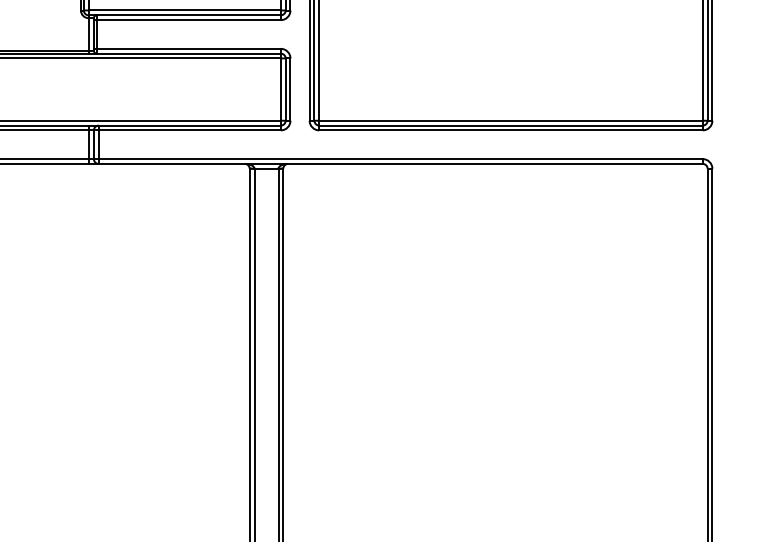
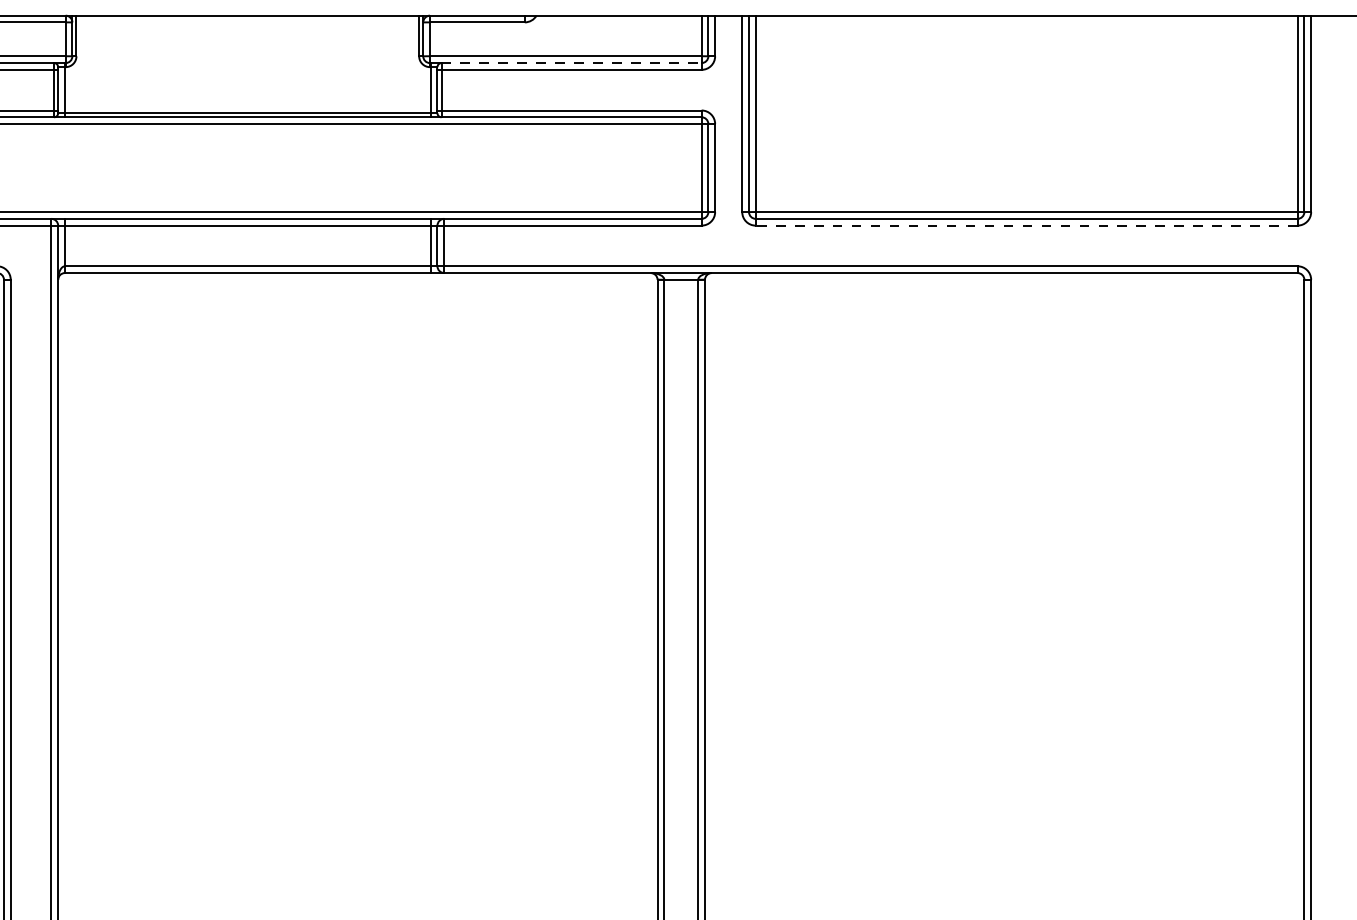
line: (189, 15) -> (572, 63), solid -> dashed
line: (510, 130) -> (1026, 225), solid -> dashed

